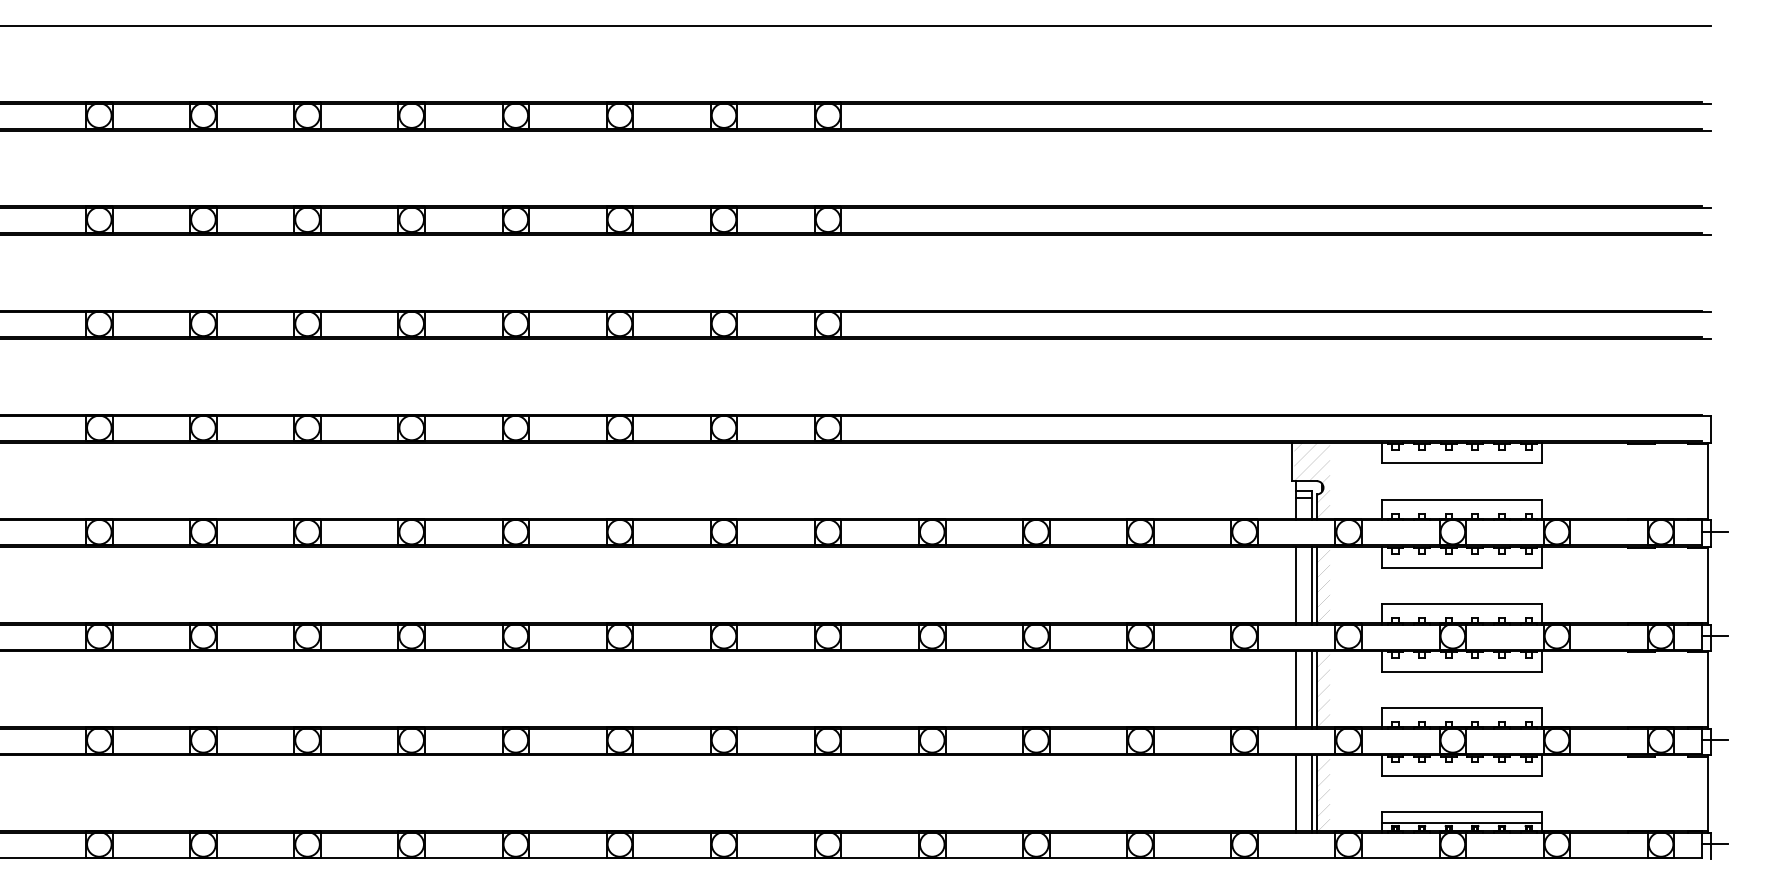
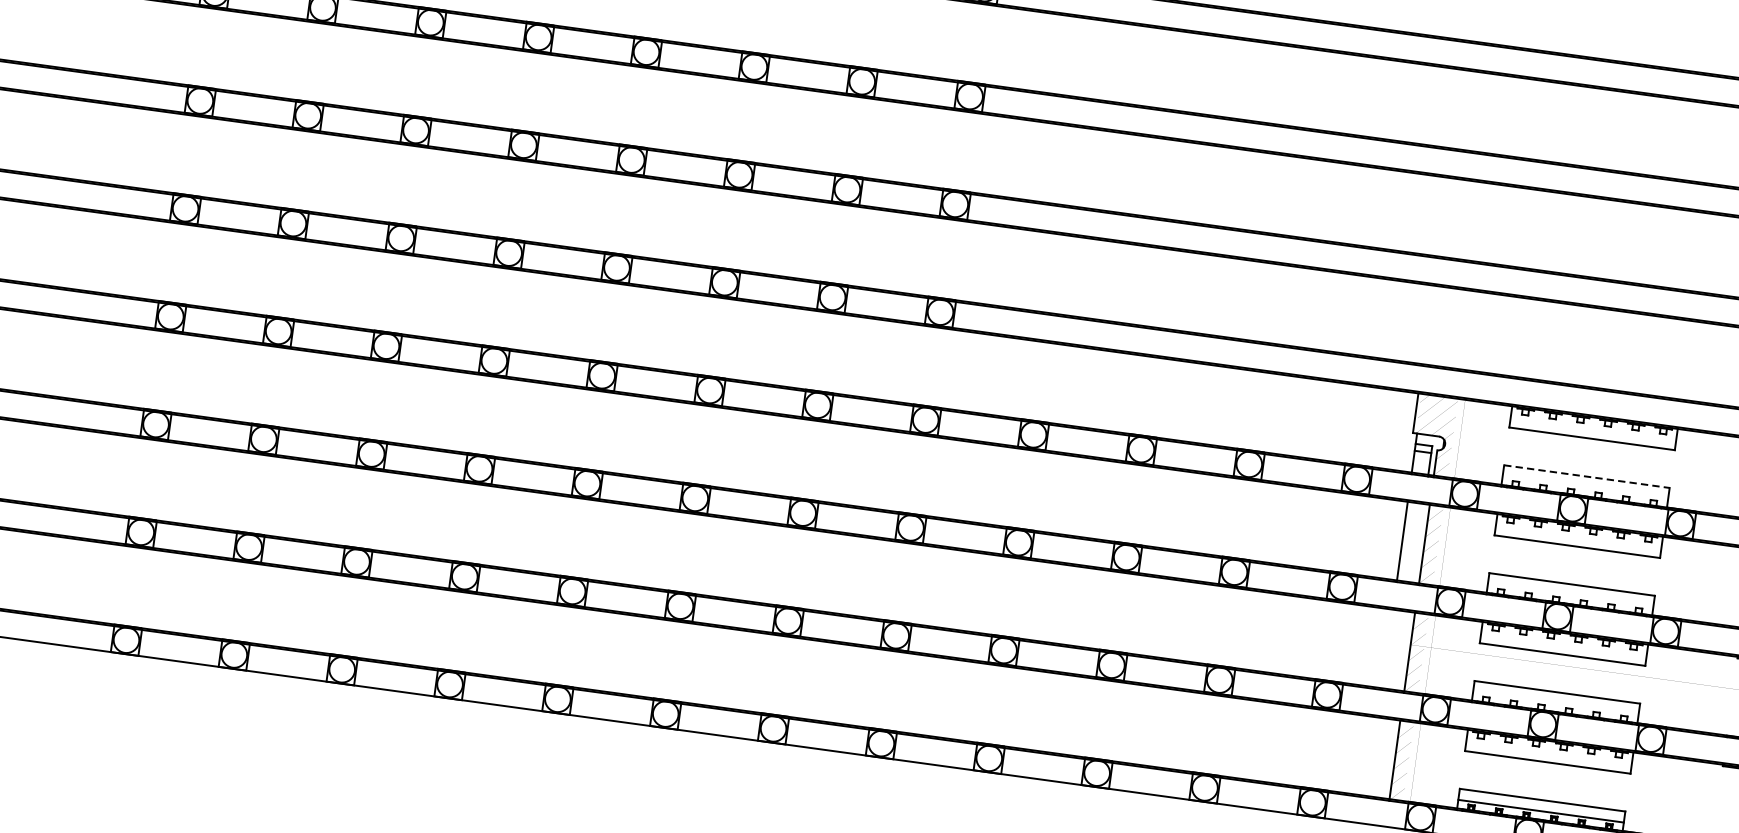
line: (1462, 499) -> (1587, 476), solid -> dashed
line: (1311, 585) -> (1418, 543), removed
line: (1295, 689) -> (1387, 649), removed
line: (1311, 689) -> (1404, 651), removed
line: (1295, 793) -> (1372, 757), removed
line: (1311, 793) -> (1389, 759), removed

